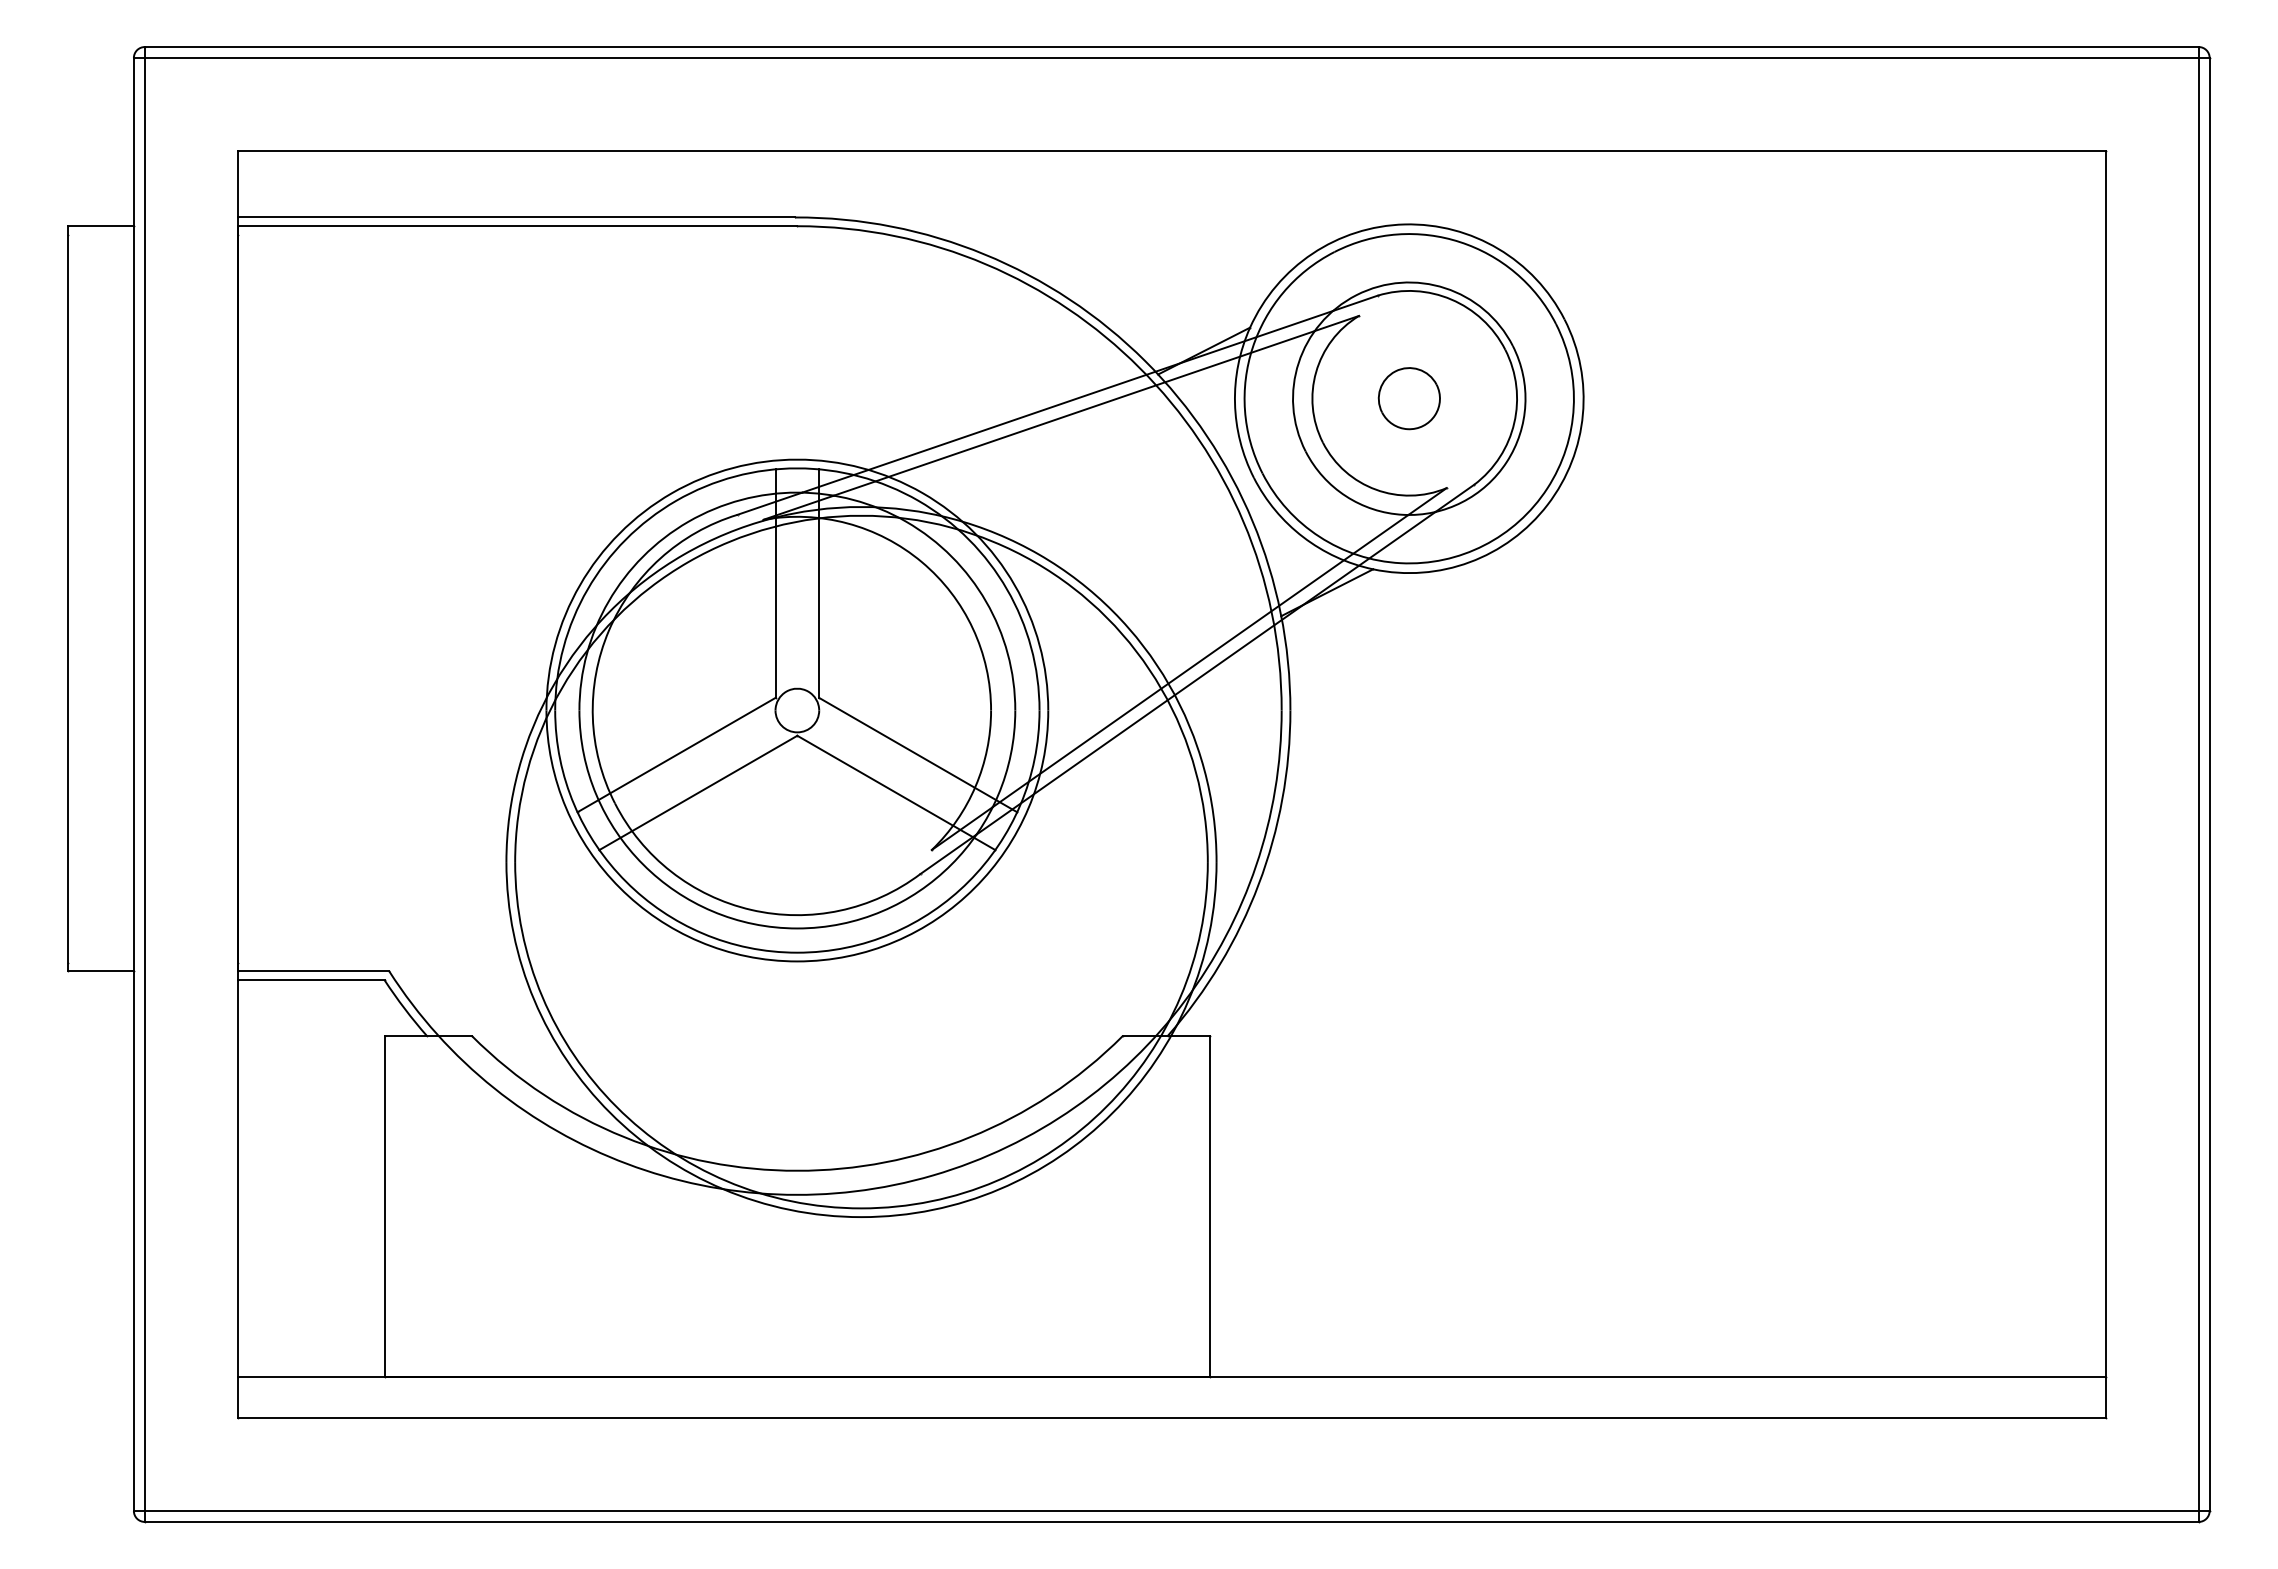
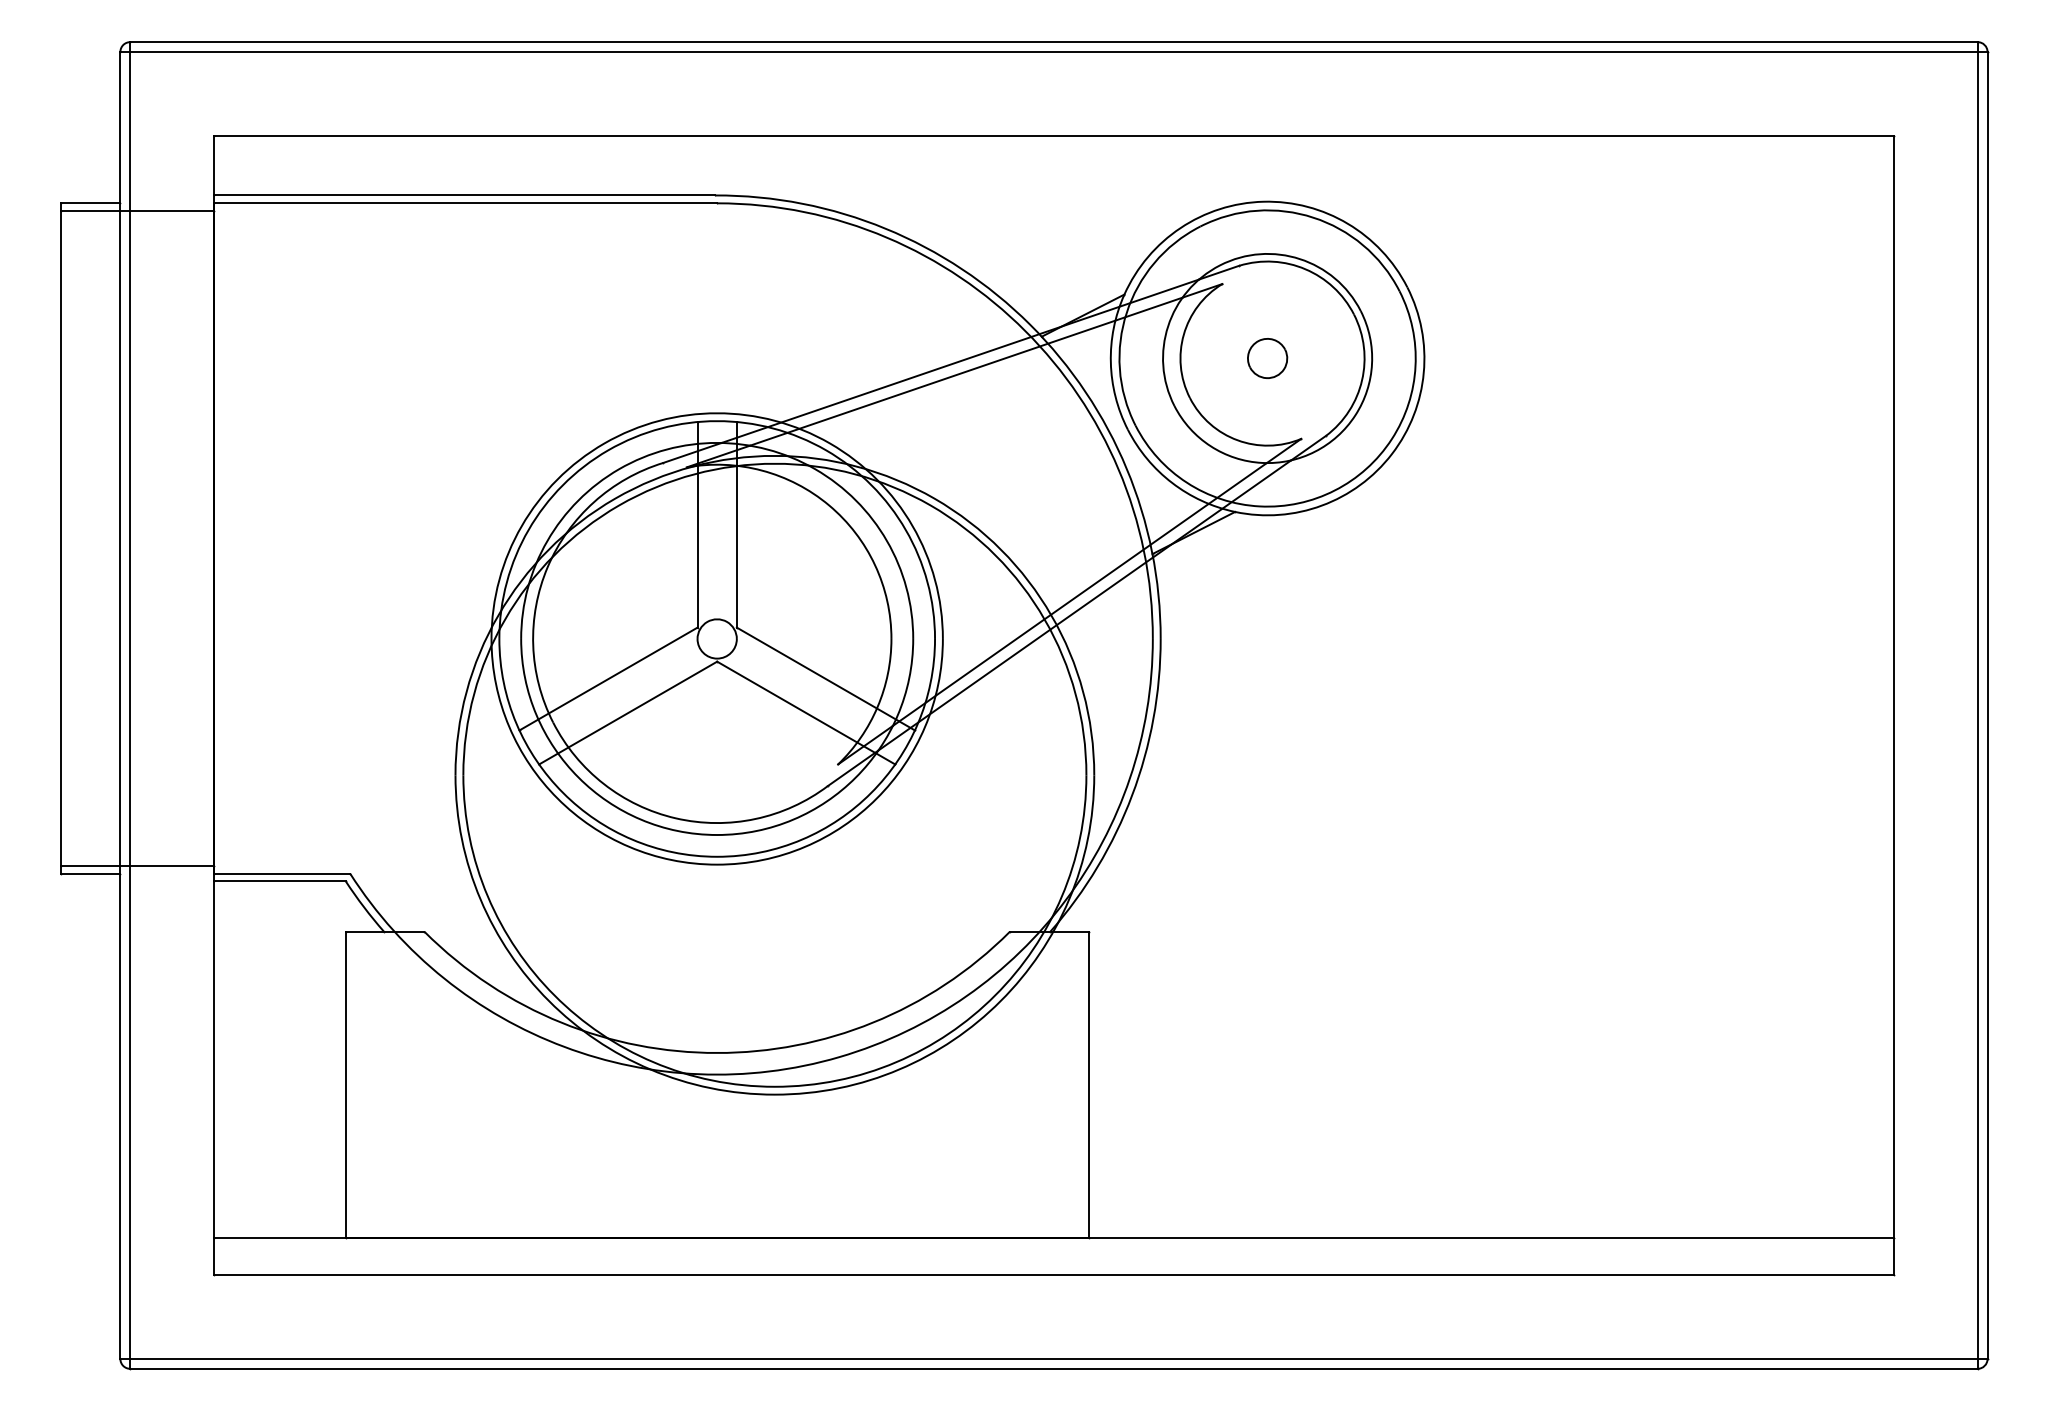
line: (152, 234) -> (137, 210), added
part: (1408, 398) -> (1266, 358), size x0.71
line: (152, 962) -> (137, 865), added

